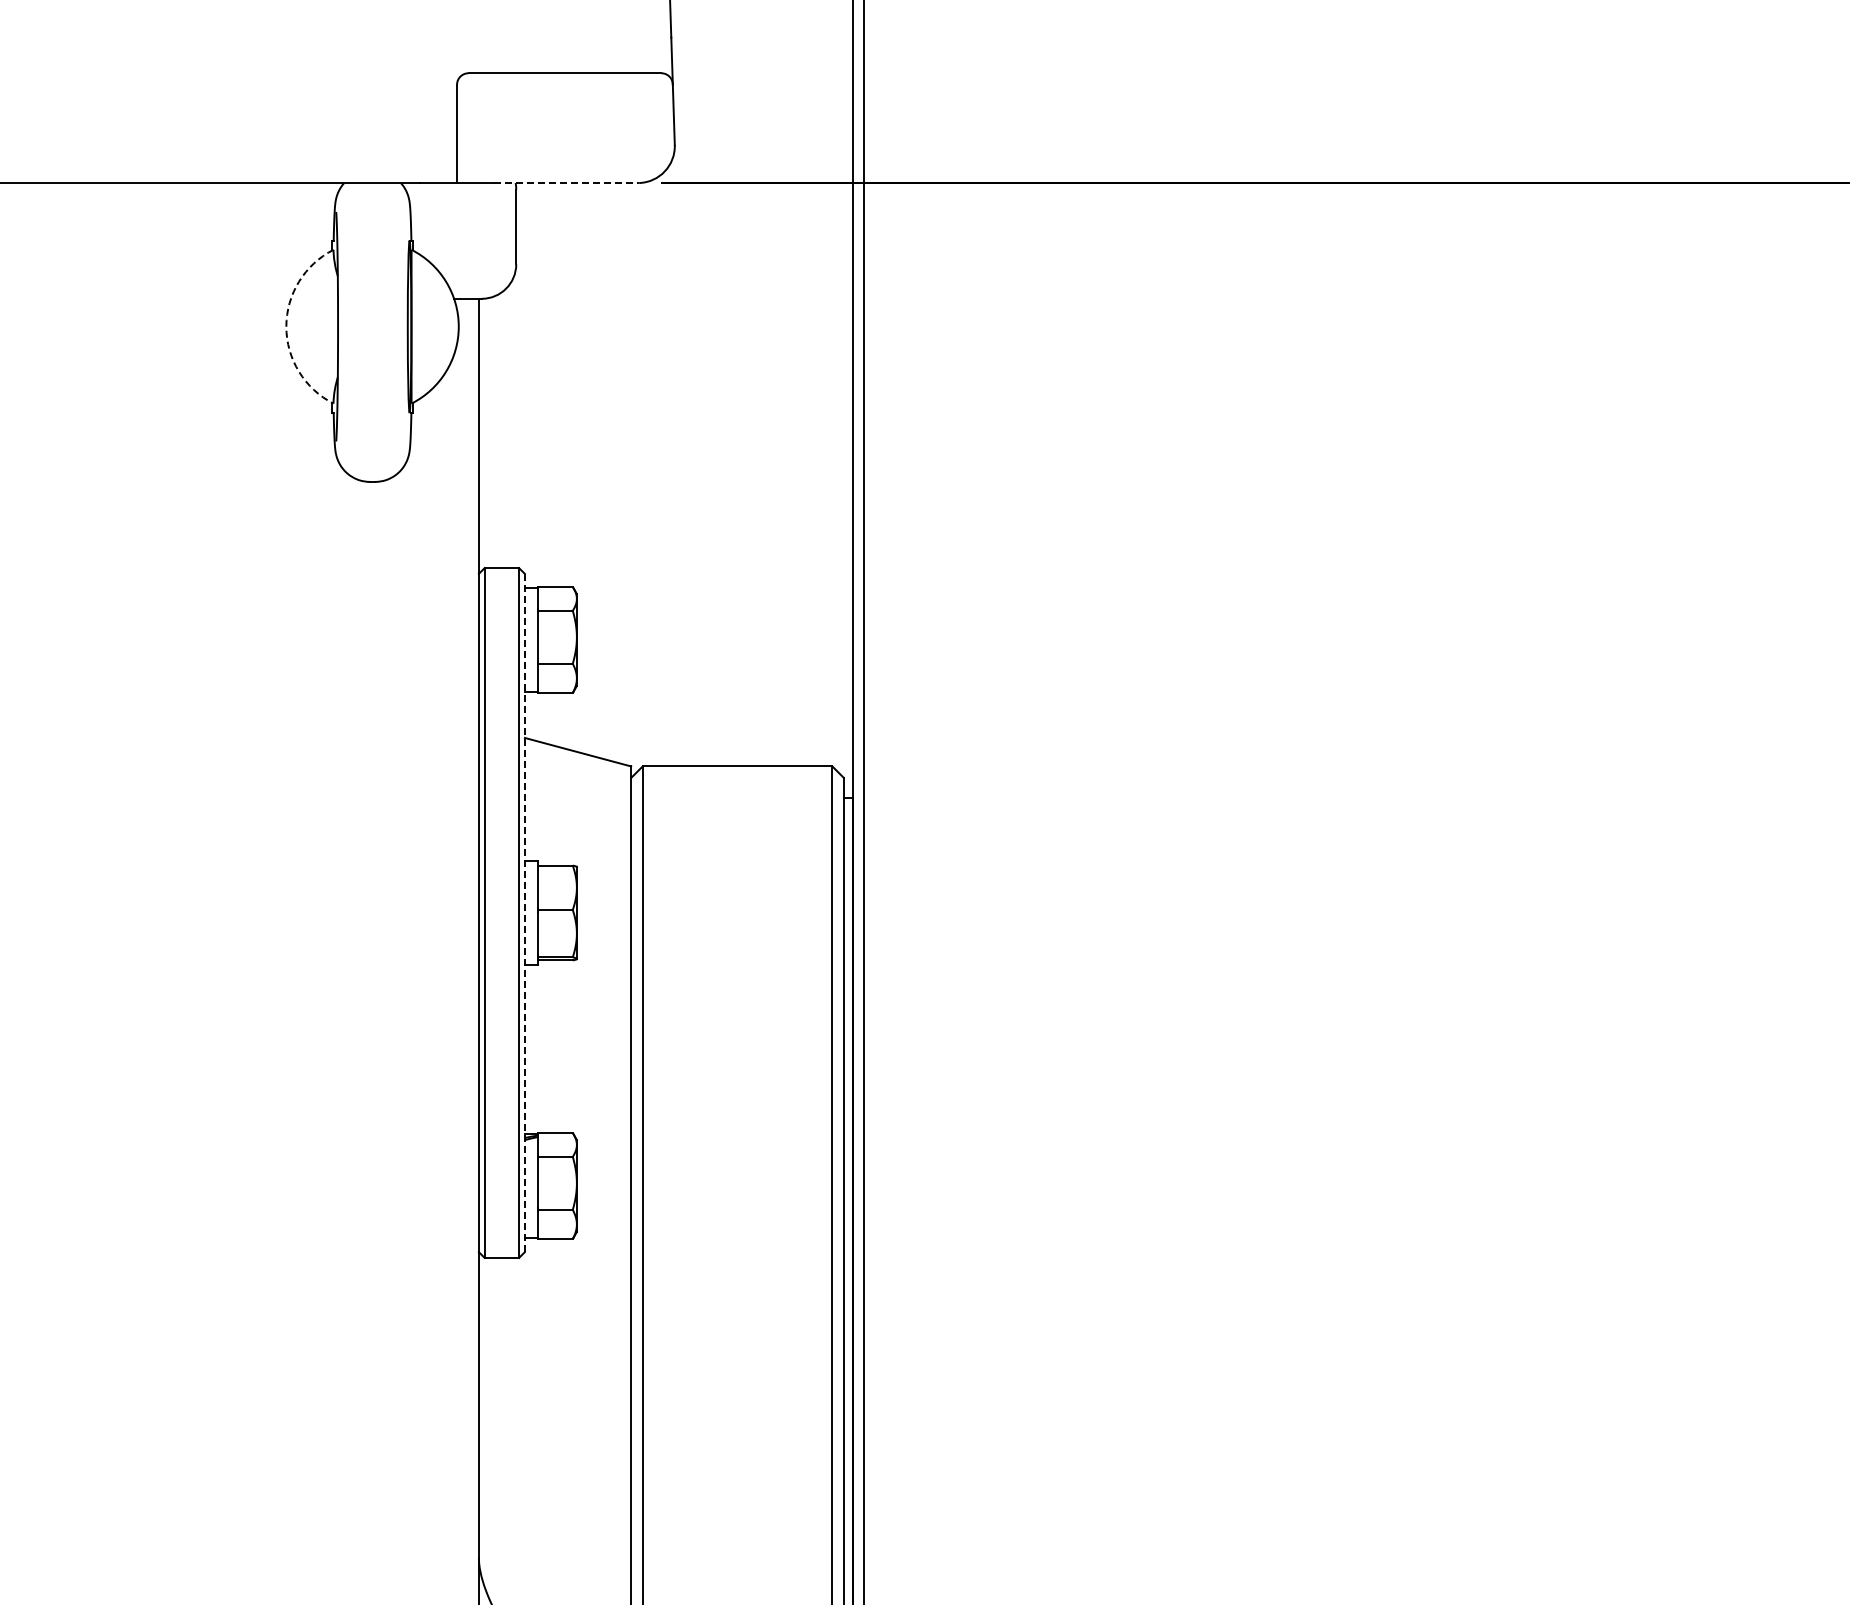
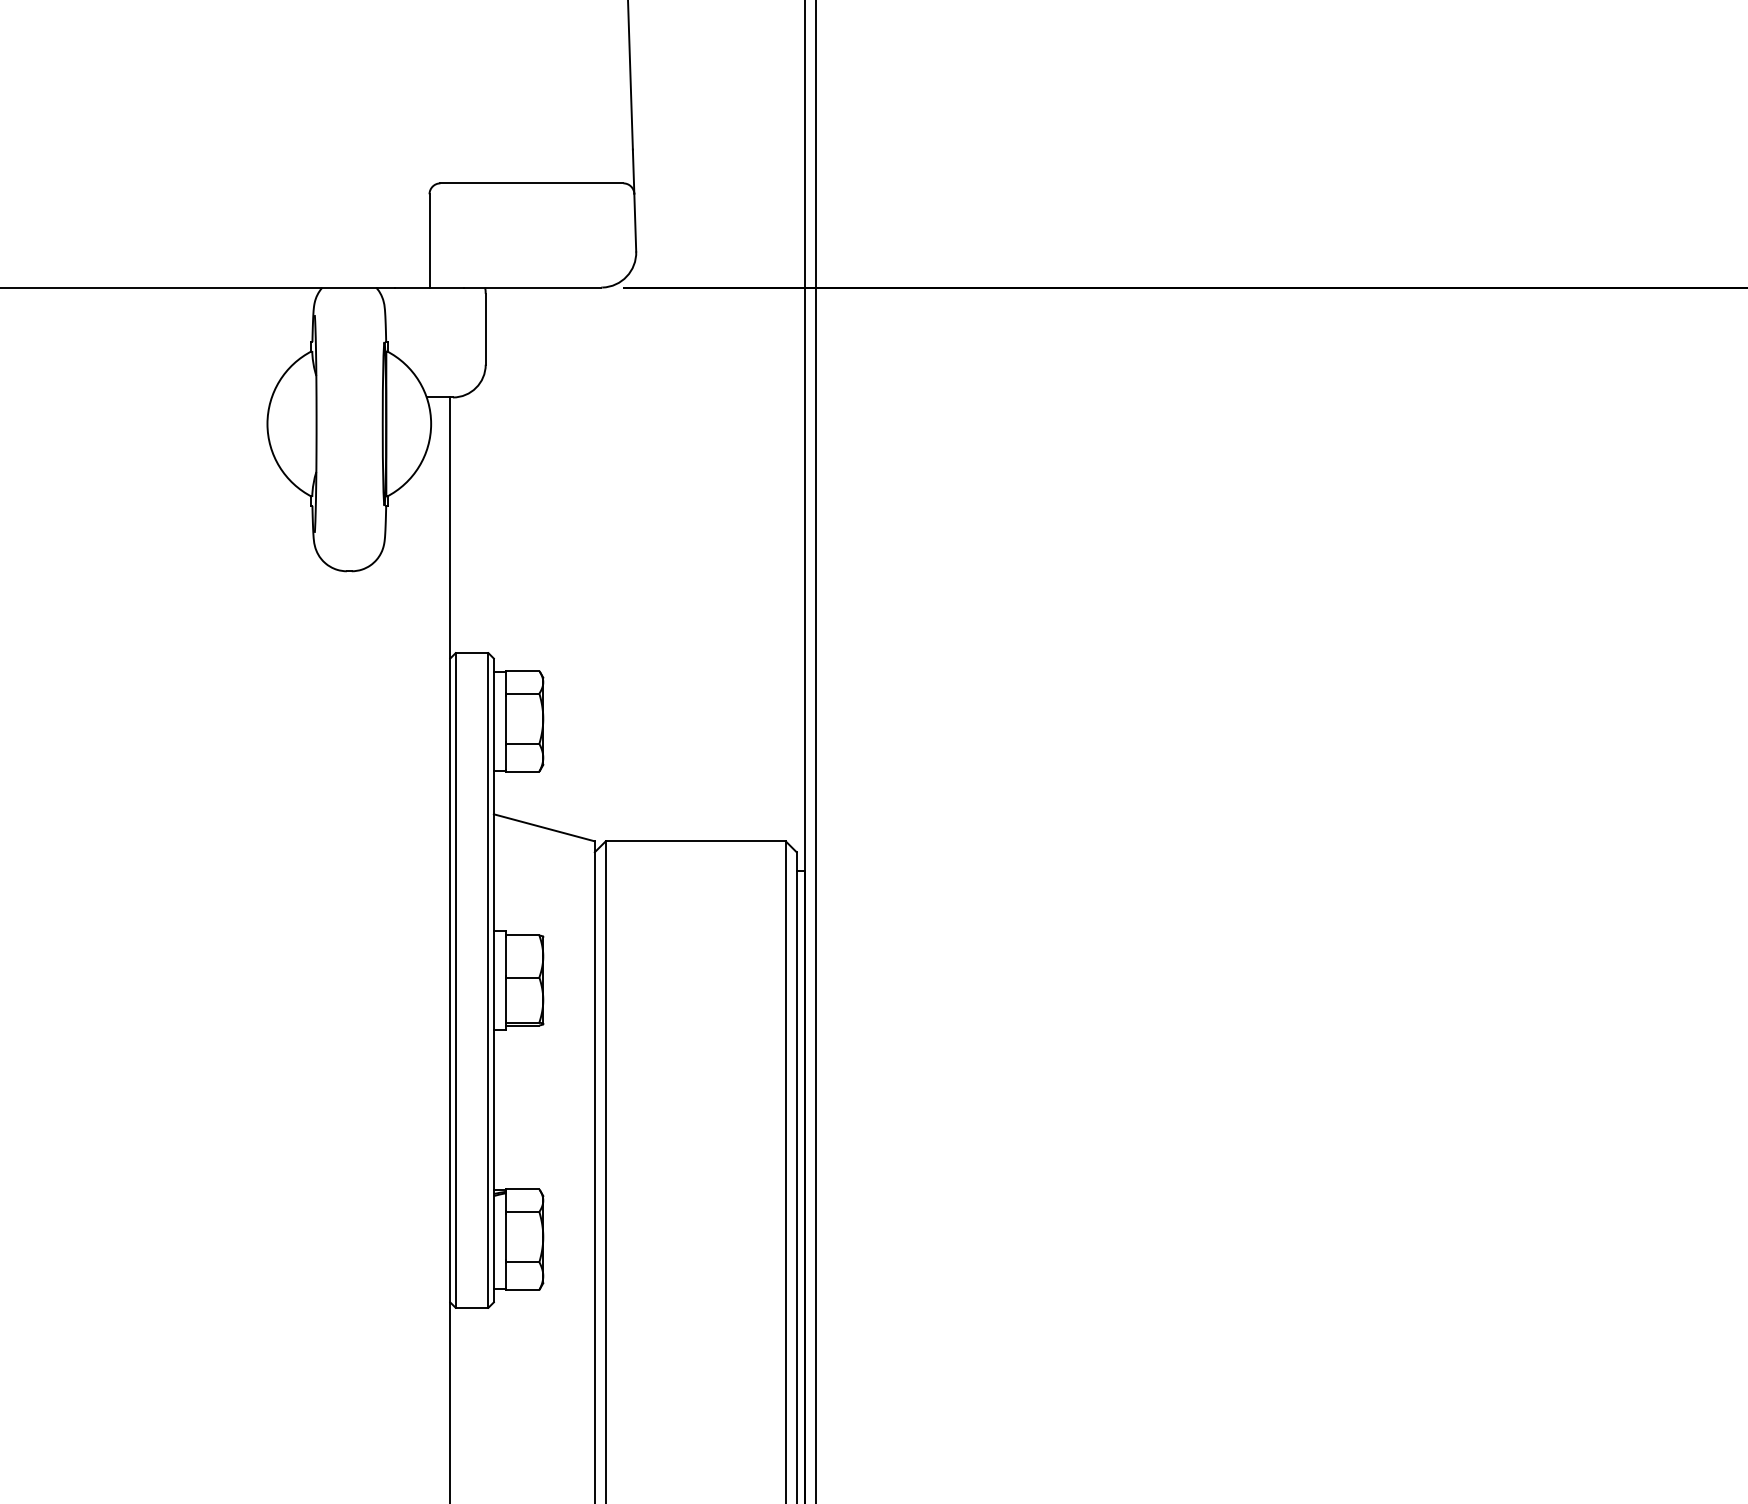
line: (566, 183) -> (533, 288), dashed -> solid
arc: (286, 326) -> (267, 423), dashed -> solid
line: (524, 913) -> (493, 980), dashed -> solid

